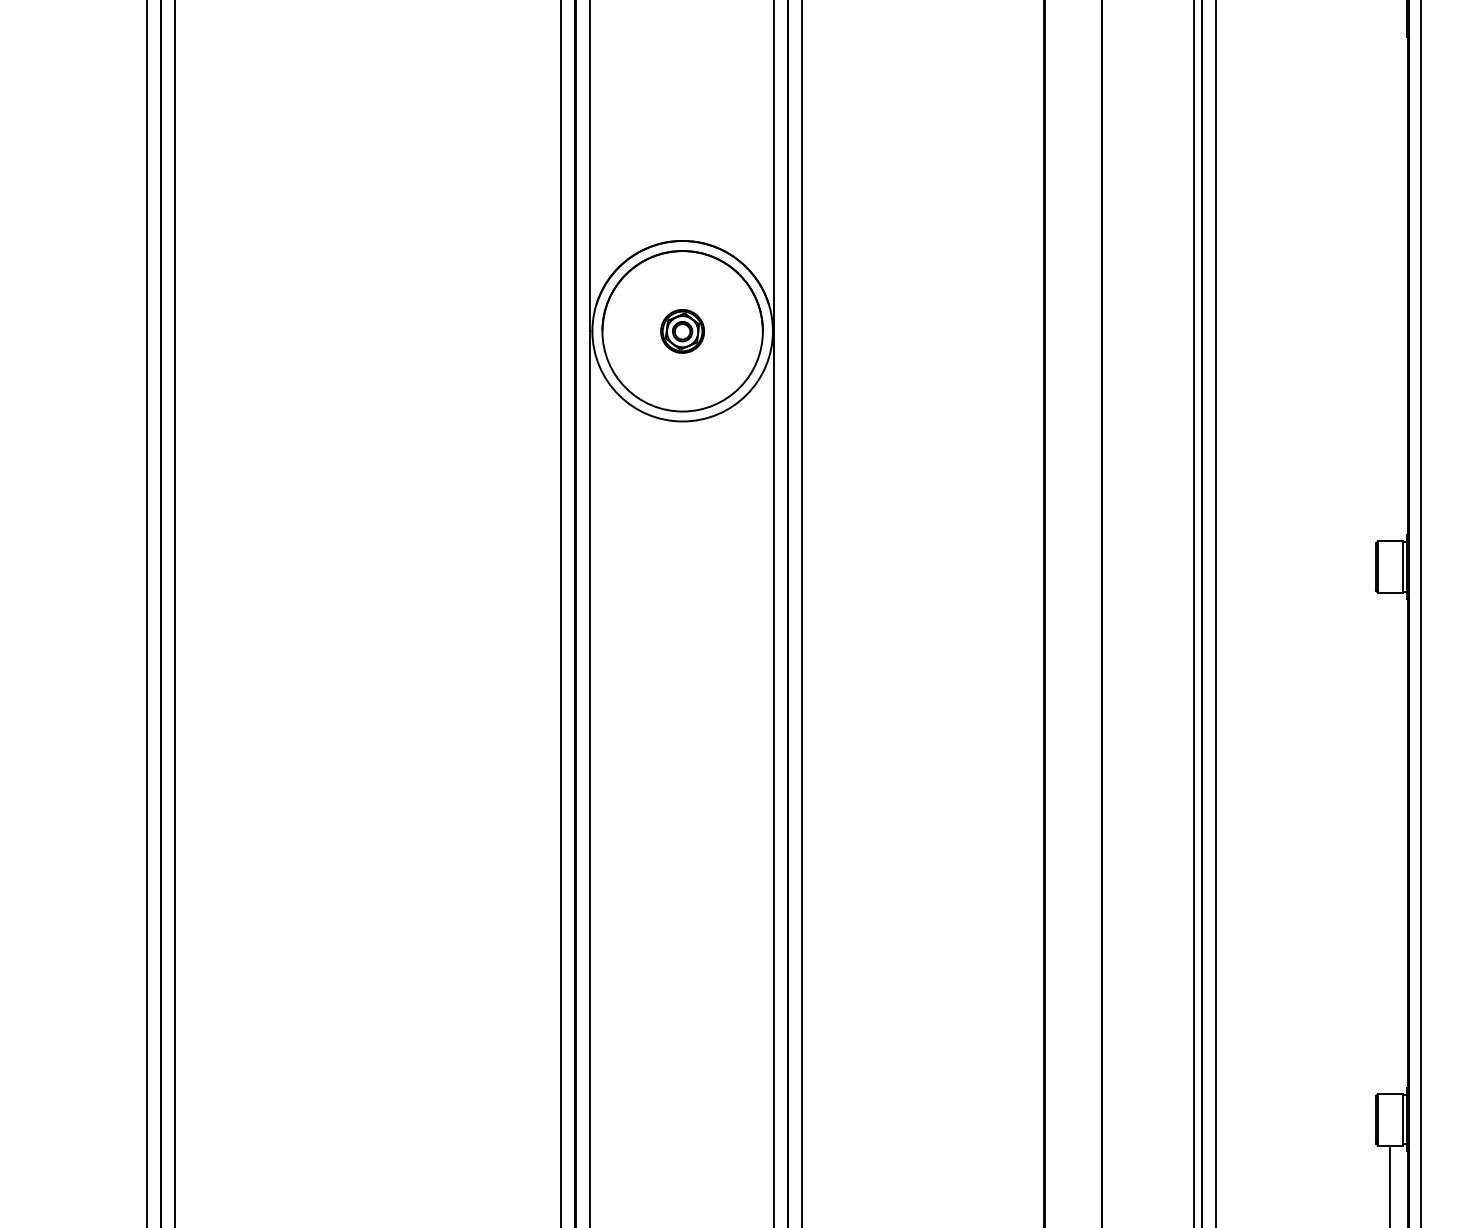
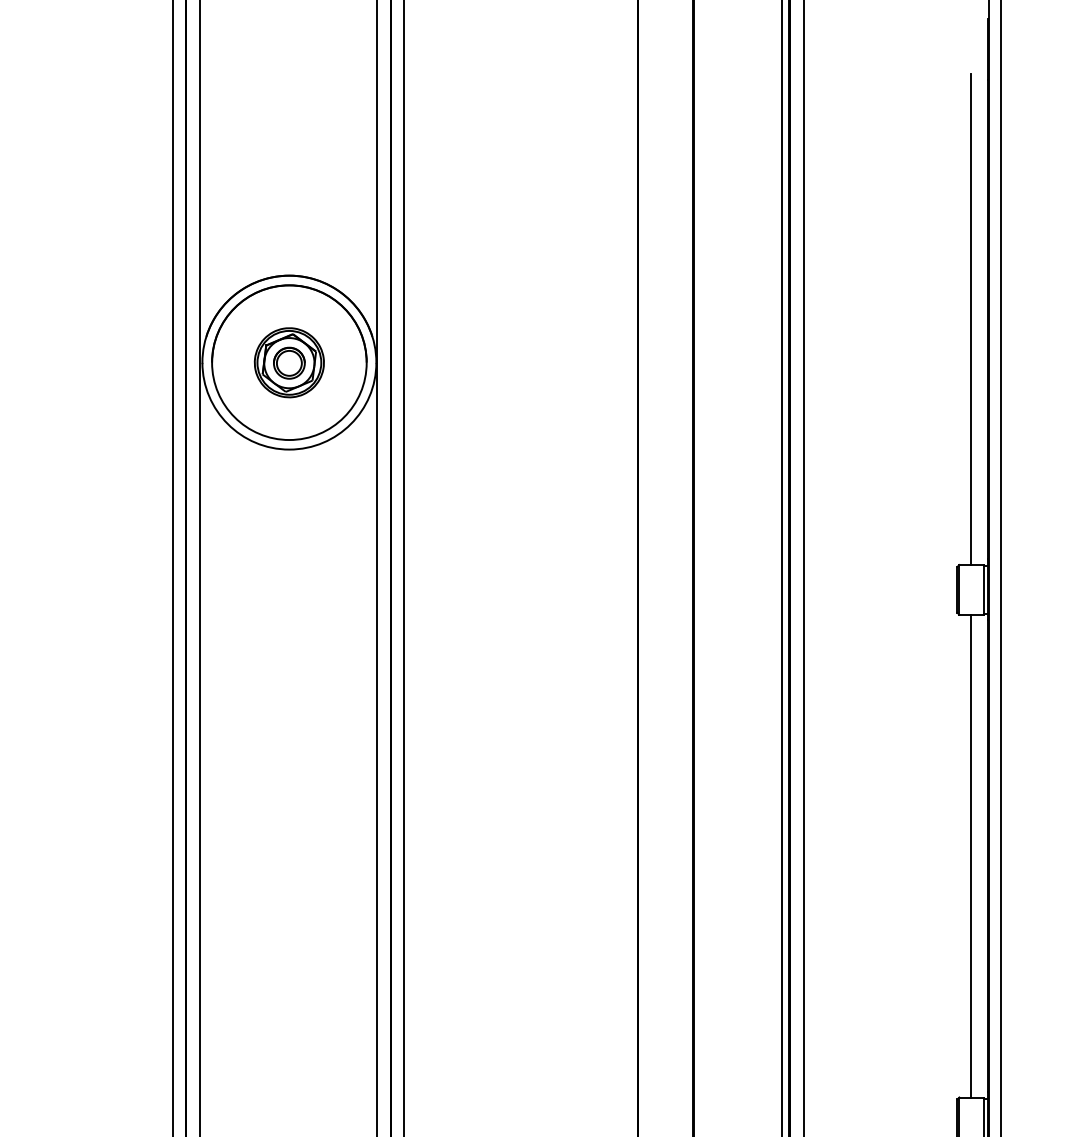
line: (1389, 286) -> (970, 319), added
part: (682, 331) -> (289, 362), size x1.67
line: (1389, 842) -> (970, 855), added

